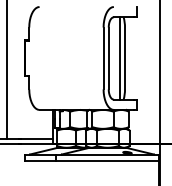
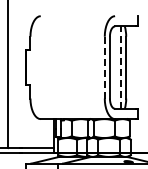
line: (119, 57) -> (120, 66), solid -> dashed
line: (103, 58) -> (104, 67), solid -> dashed

